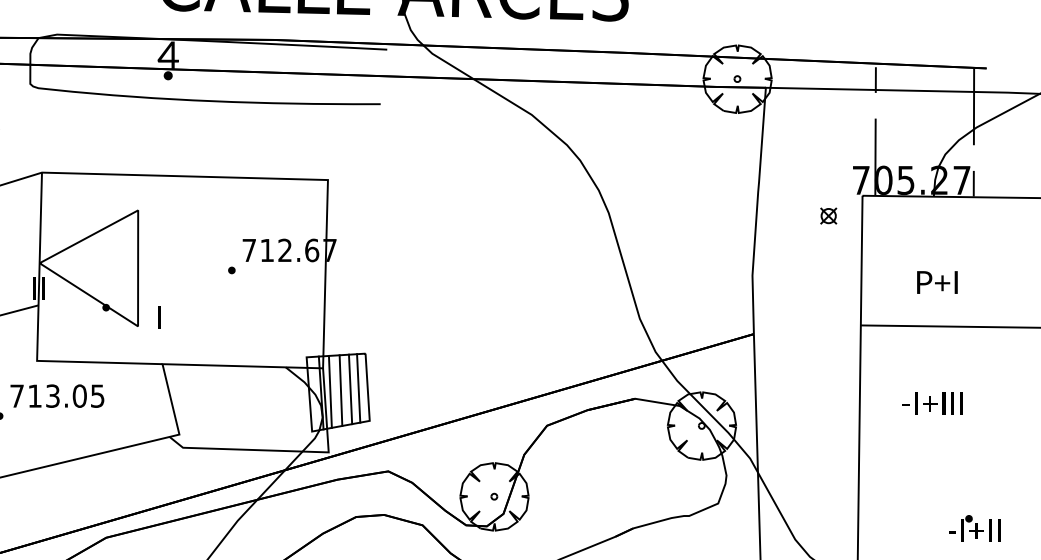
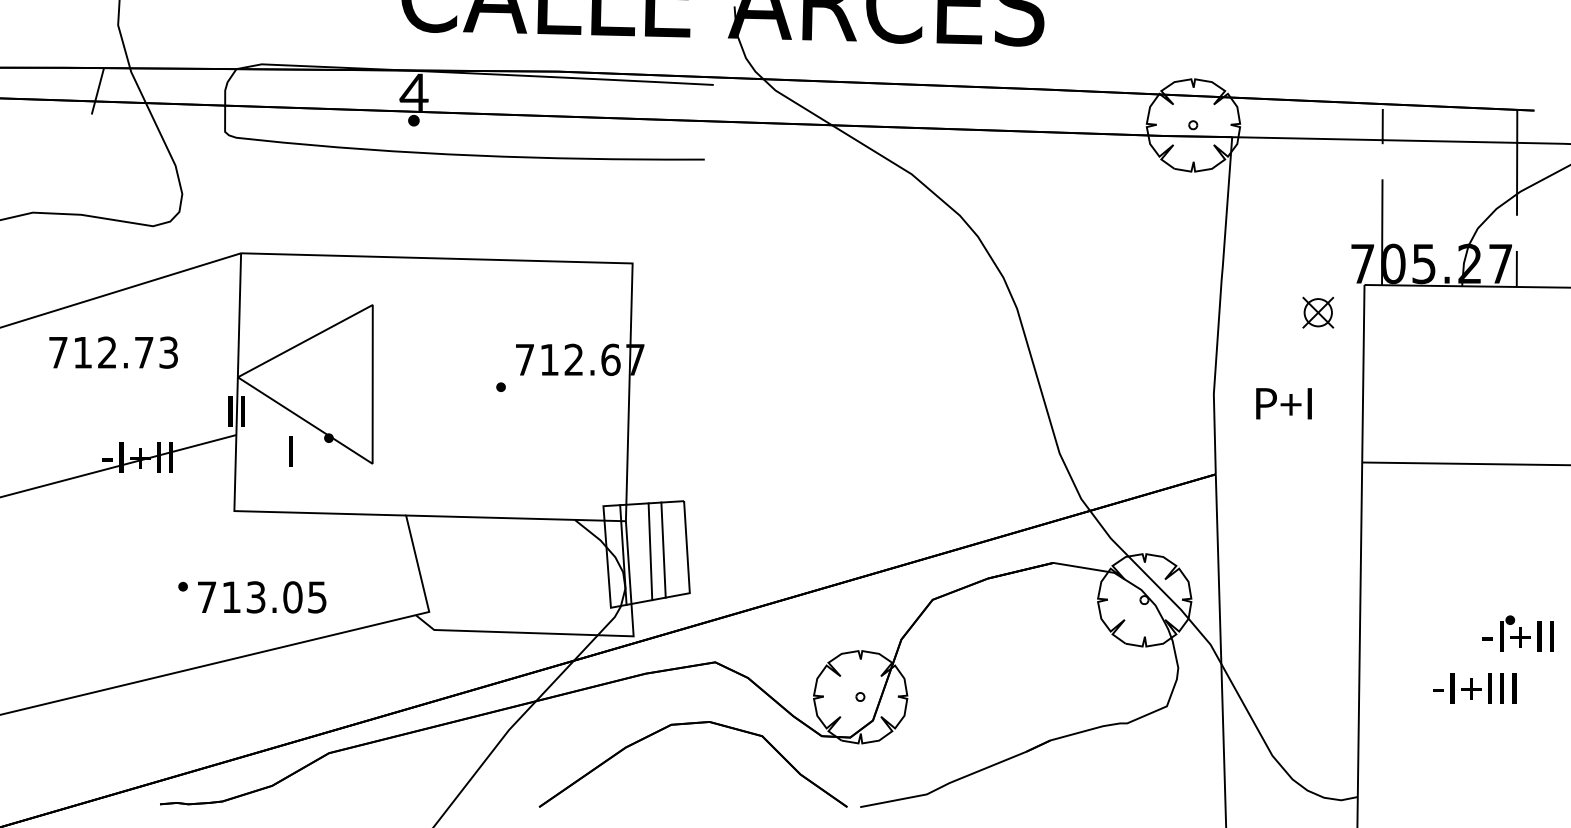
part: (828, 215) -> (1317, 312), size x1.4
text: (937, 282) -> (1283, 403), moved
text: (159, 317) -> (290, 451), moved
line: (358, 388) -> (674, 548), removed
line: (330, 391) -> (635, 553), removed
text: (57, 396) -> (262, 597), moved
text: (932, 403) -> (1474, 688), moved
part: (974, 528) -> (1517, 633), moved

